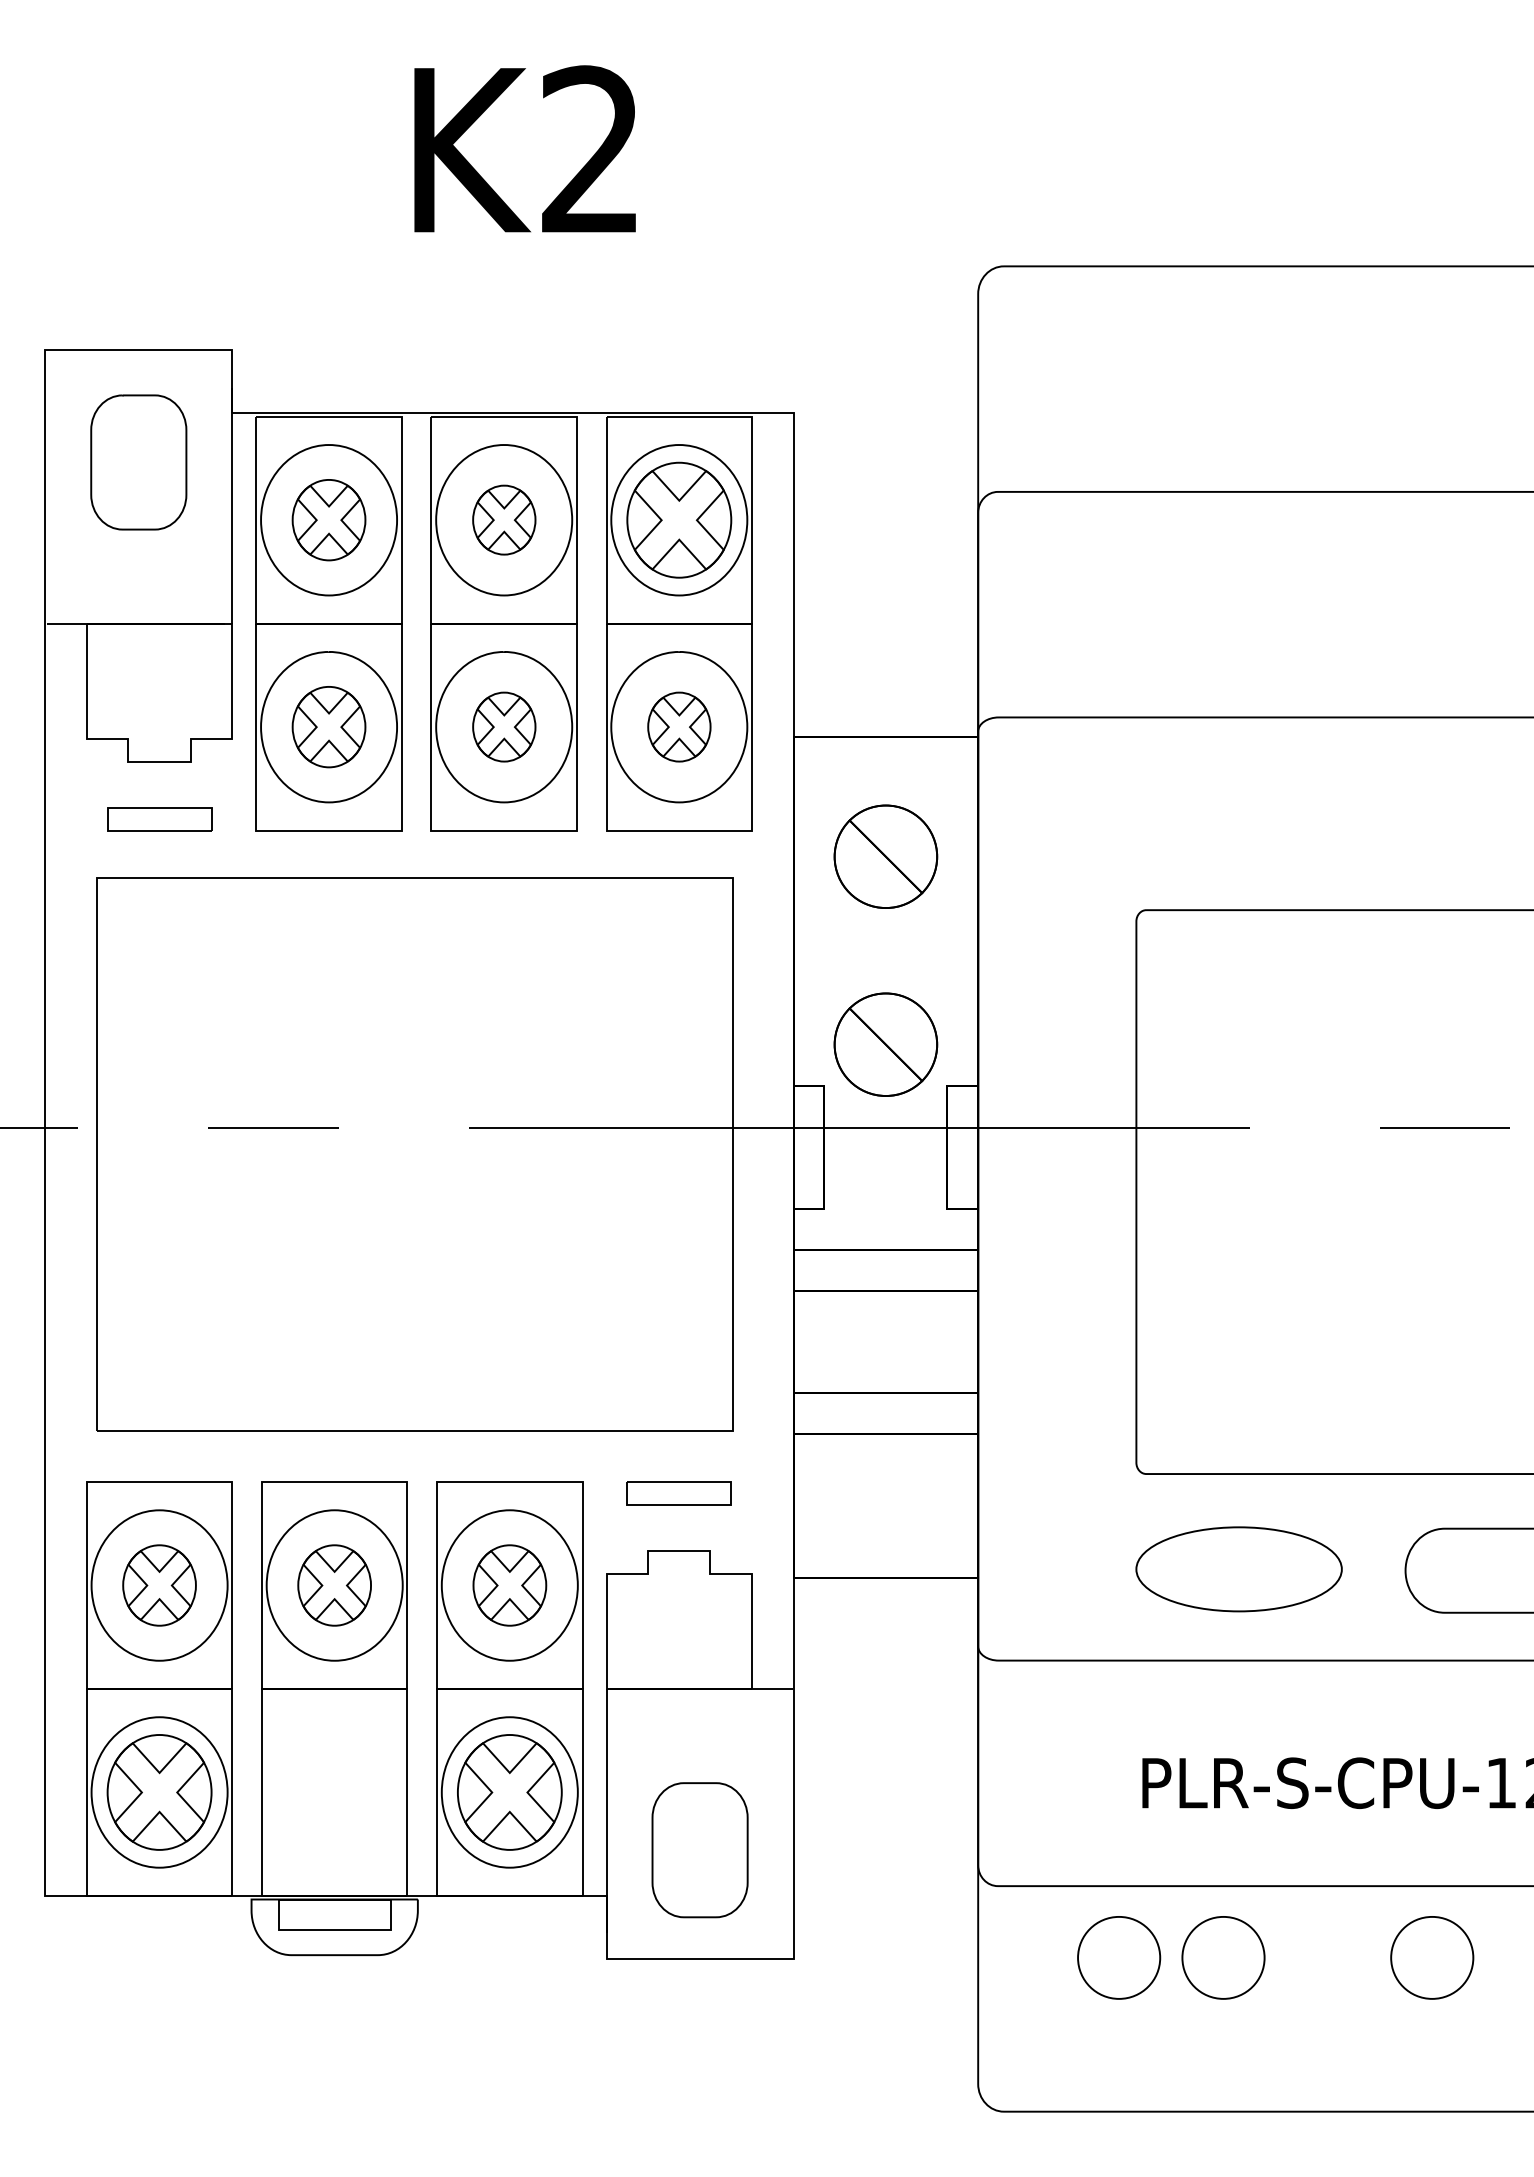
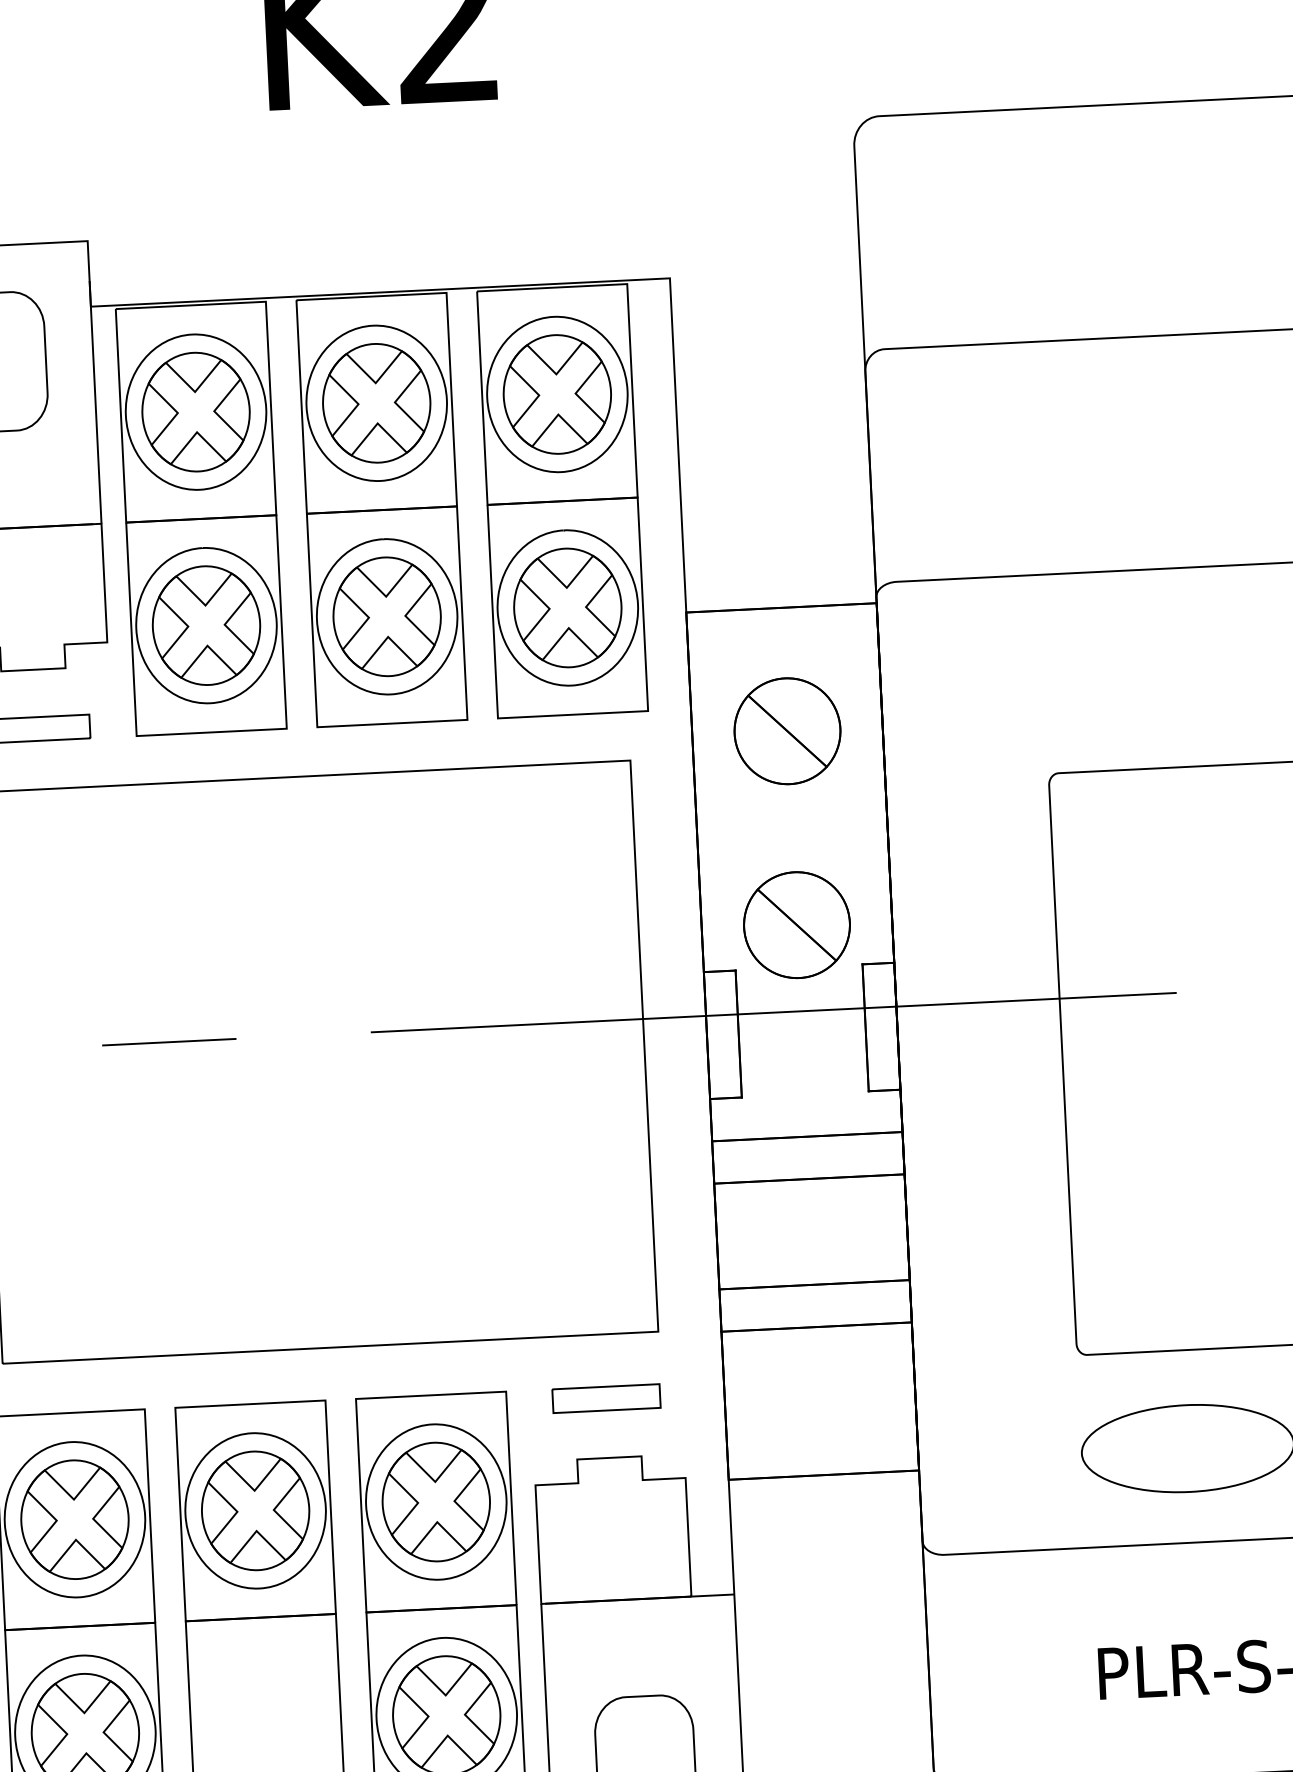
part: (328, 519) -> (195, 411), size x1.43
part: (504, 519) -> (377, 402), size x1.67
part: (328, 726) -> (205, 624), size x1.43
part: (504, 726) -> (387, 616), size x1.67
part: (679, 726) -> (567, 607), size x1.67
part: (159, 1585) -> (74, 1519), size x1.43
part: (334, 1585) -> (255, 1510), size x1.43
part: (509, 1585) -> (435, 1502), size x1.43

